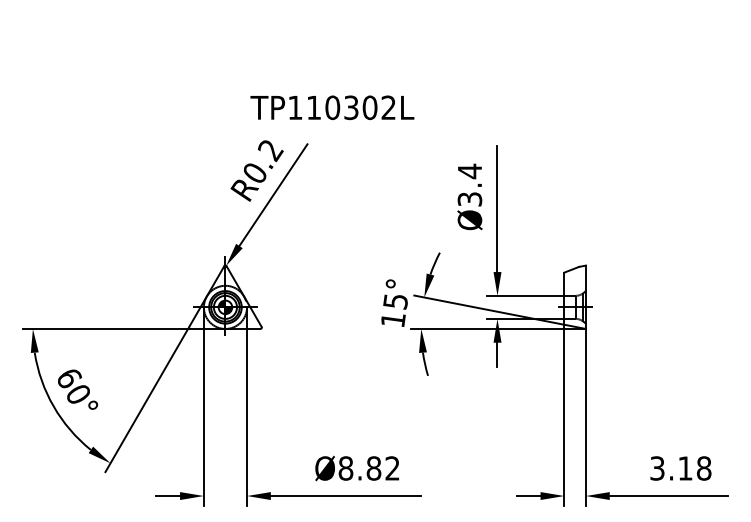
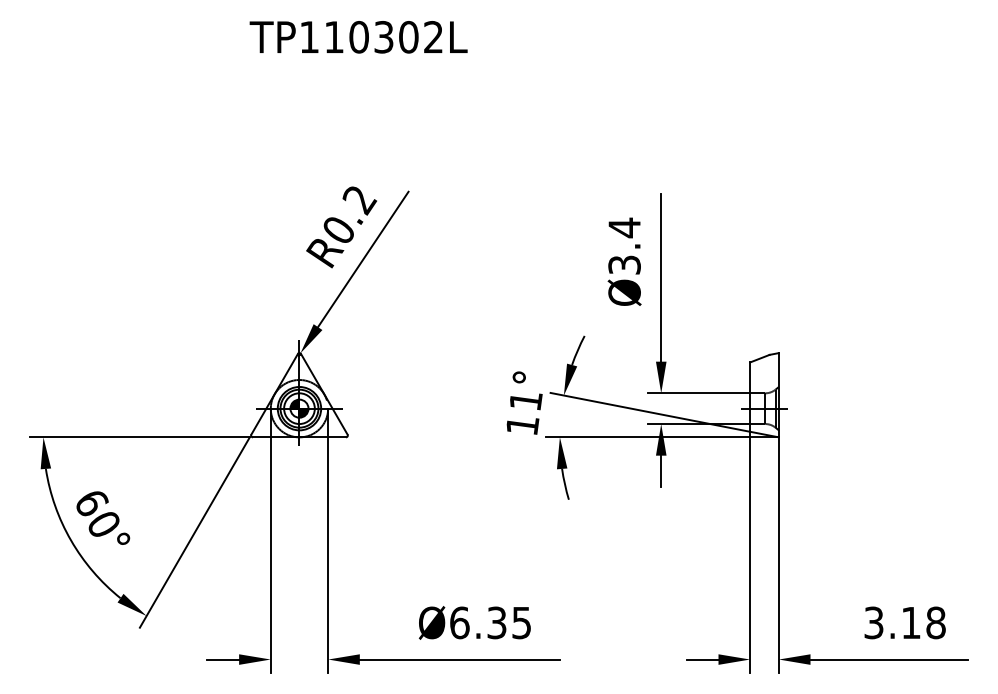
text: (332, 107) -> (358, 37), moved
text: (395, 301) -> (525, 401), 15° -> 11°
text: (369, 468) -> (490, 622), Ø8.82 -> Ø6.35

